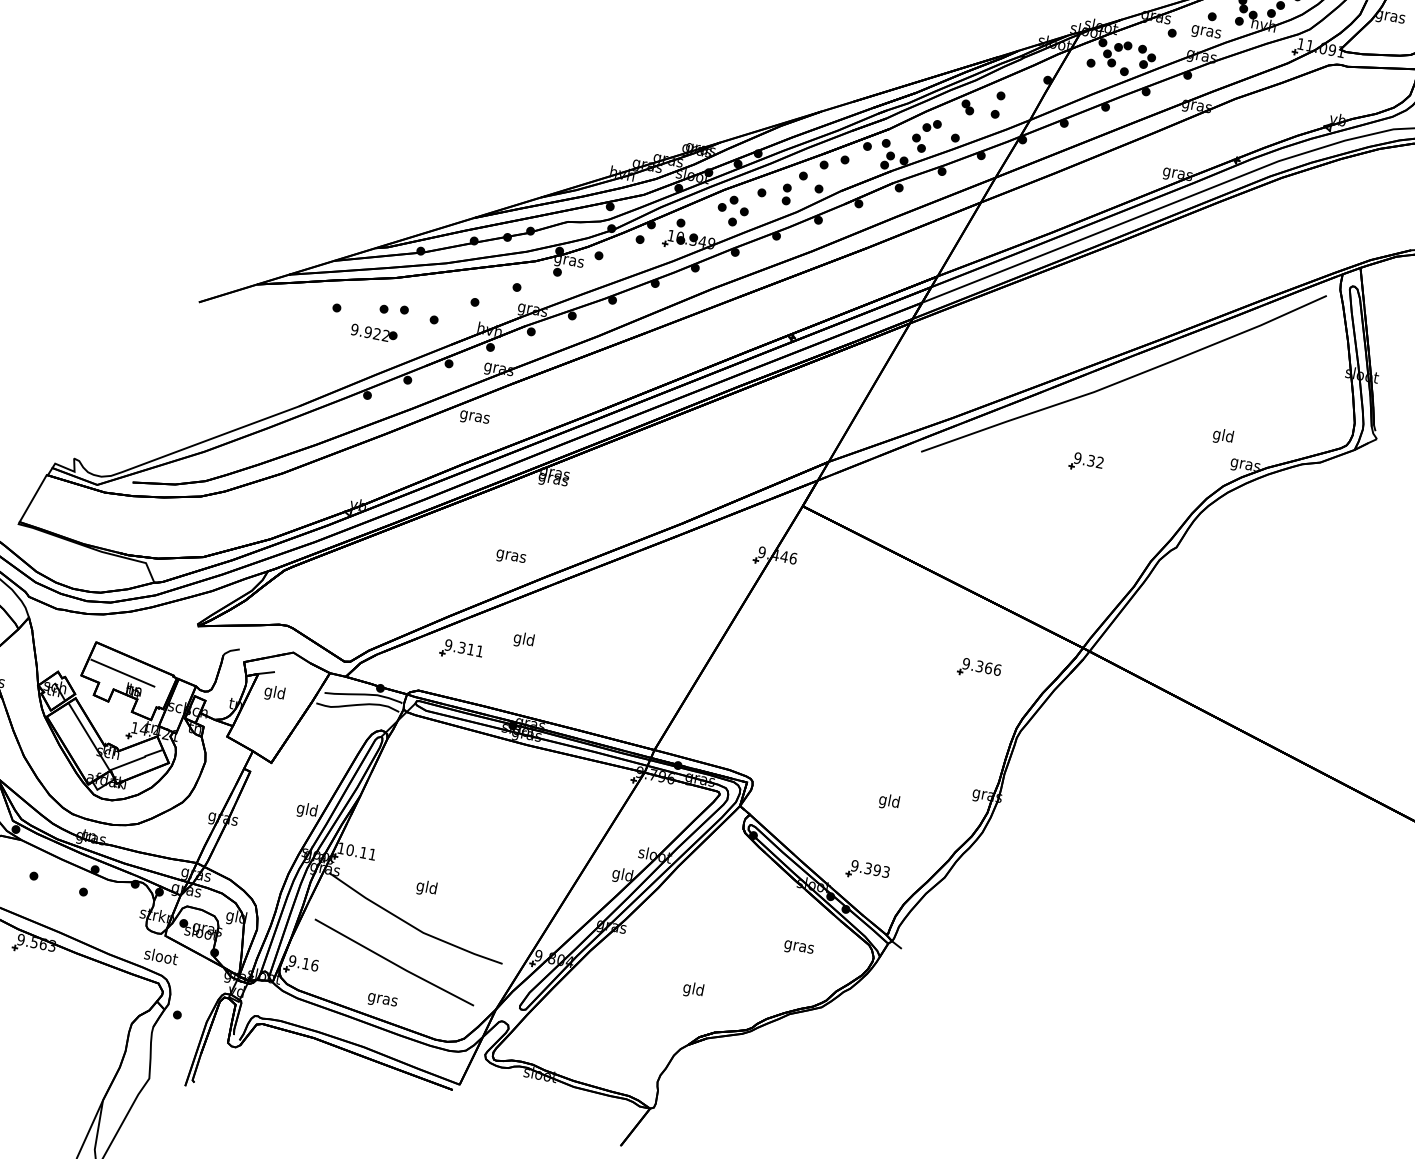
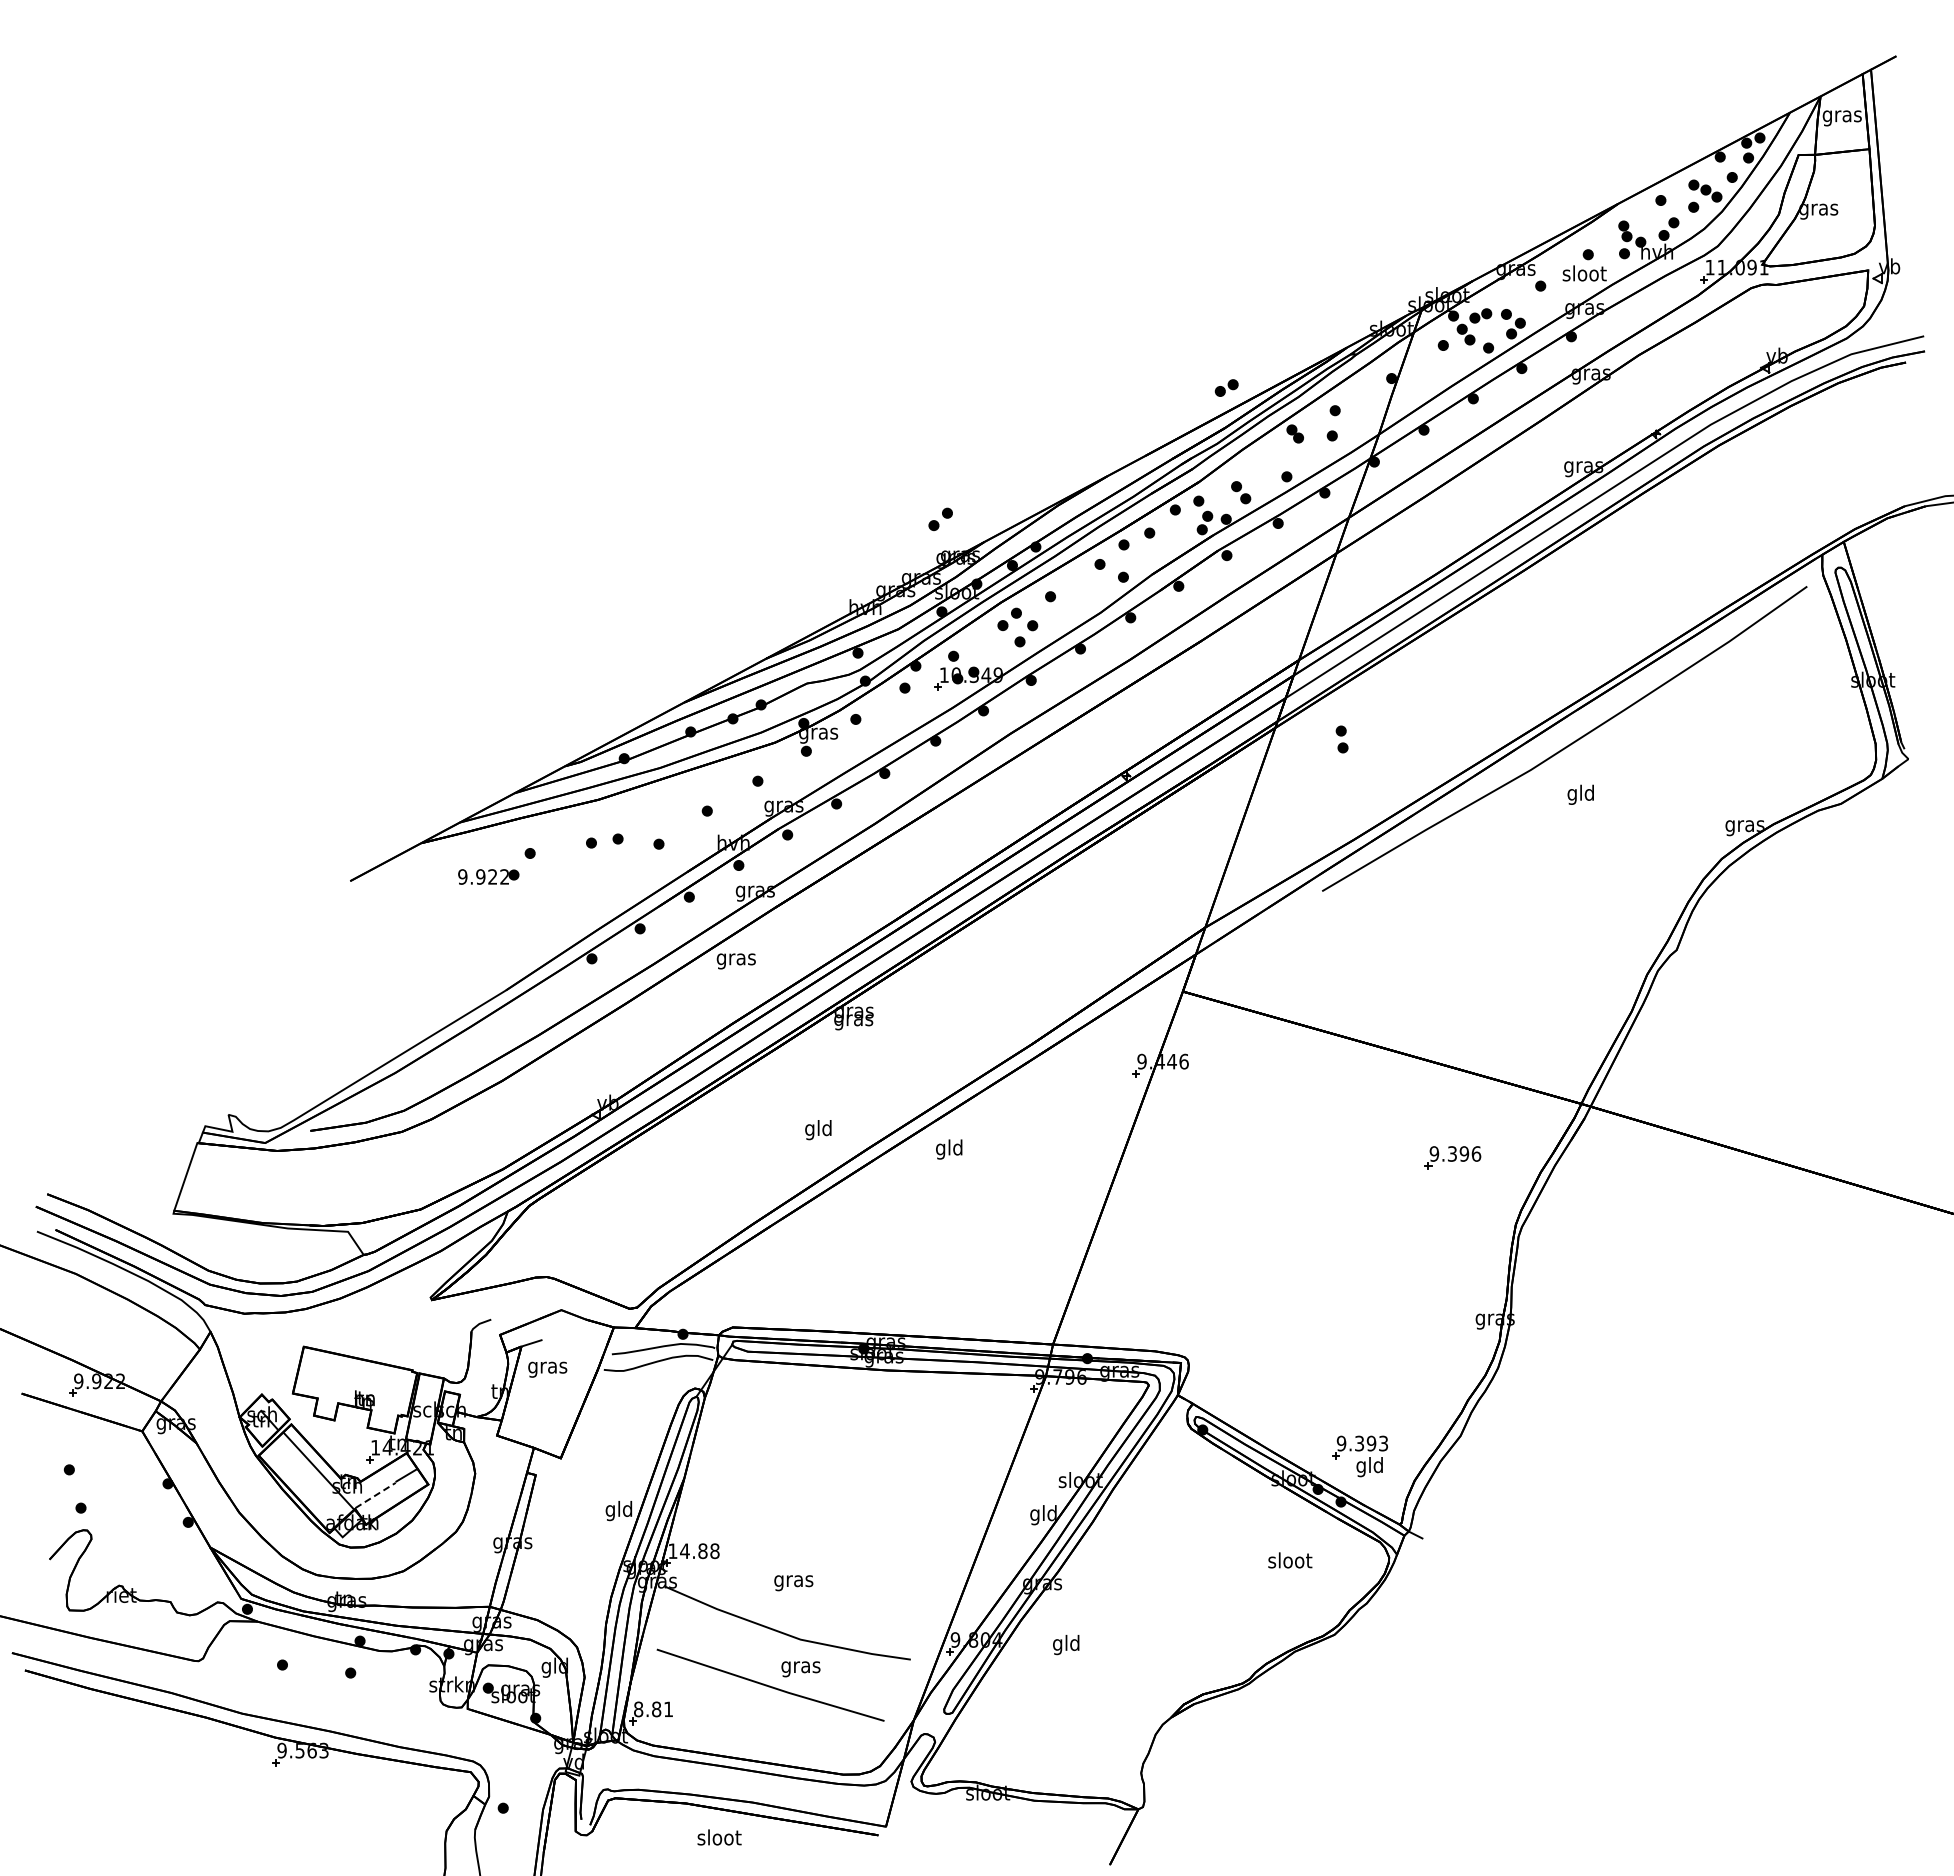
text: (1206, 31) -> (1584, 275), gras -> sloot
part: (691, 118) -> (940, 518), added
part: (932, 125) -> (1226, 387), moved
part: (786, 194) -> (1341, 739), moved
part: (373, 333) -> (488, 876), moved
text: (1222, 436) -> (1580, 794), moved
part: (1086, 462) -> (1538, 863), removed
text: (511, 556) -> (818, 1130), gras -> gld
text: (524, 640) -> (949, 1149), moved
part: (461, 650) -> (778, 1264), removed
text: (988, 667) -> (1464, 1153), 9.366 -> 9.396
line: (123, 672) -> (346, 1379), removed
text: (274, 693) -> (547, 1367), gld -> gras
line: (127, 763) -> (375, 1495), solid -> dashed
text: (888, 802) -> (1369, 1467), moved
text: (361, 852) -> (699, 1551), 10.11 -> 14.88
text: (426, 888) -> (793, 1581), gld -> gras
text: (799, 947) -> (1290, 1562), gras -> sloot
text: (161, 956) -> (719, 1837), moved
text: (303, 963) -> (653, 1709), 9.16 -> 8.81
text: (693, 990) -> (1066, 1645), moved
text: (382, 1001) -> (800, 1669), moved

